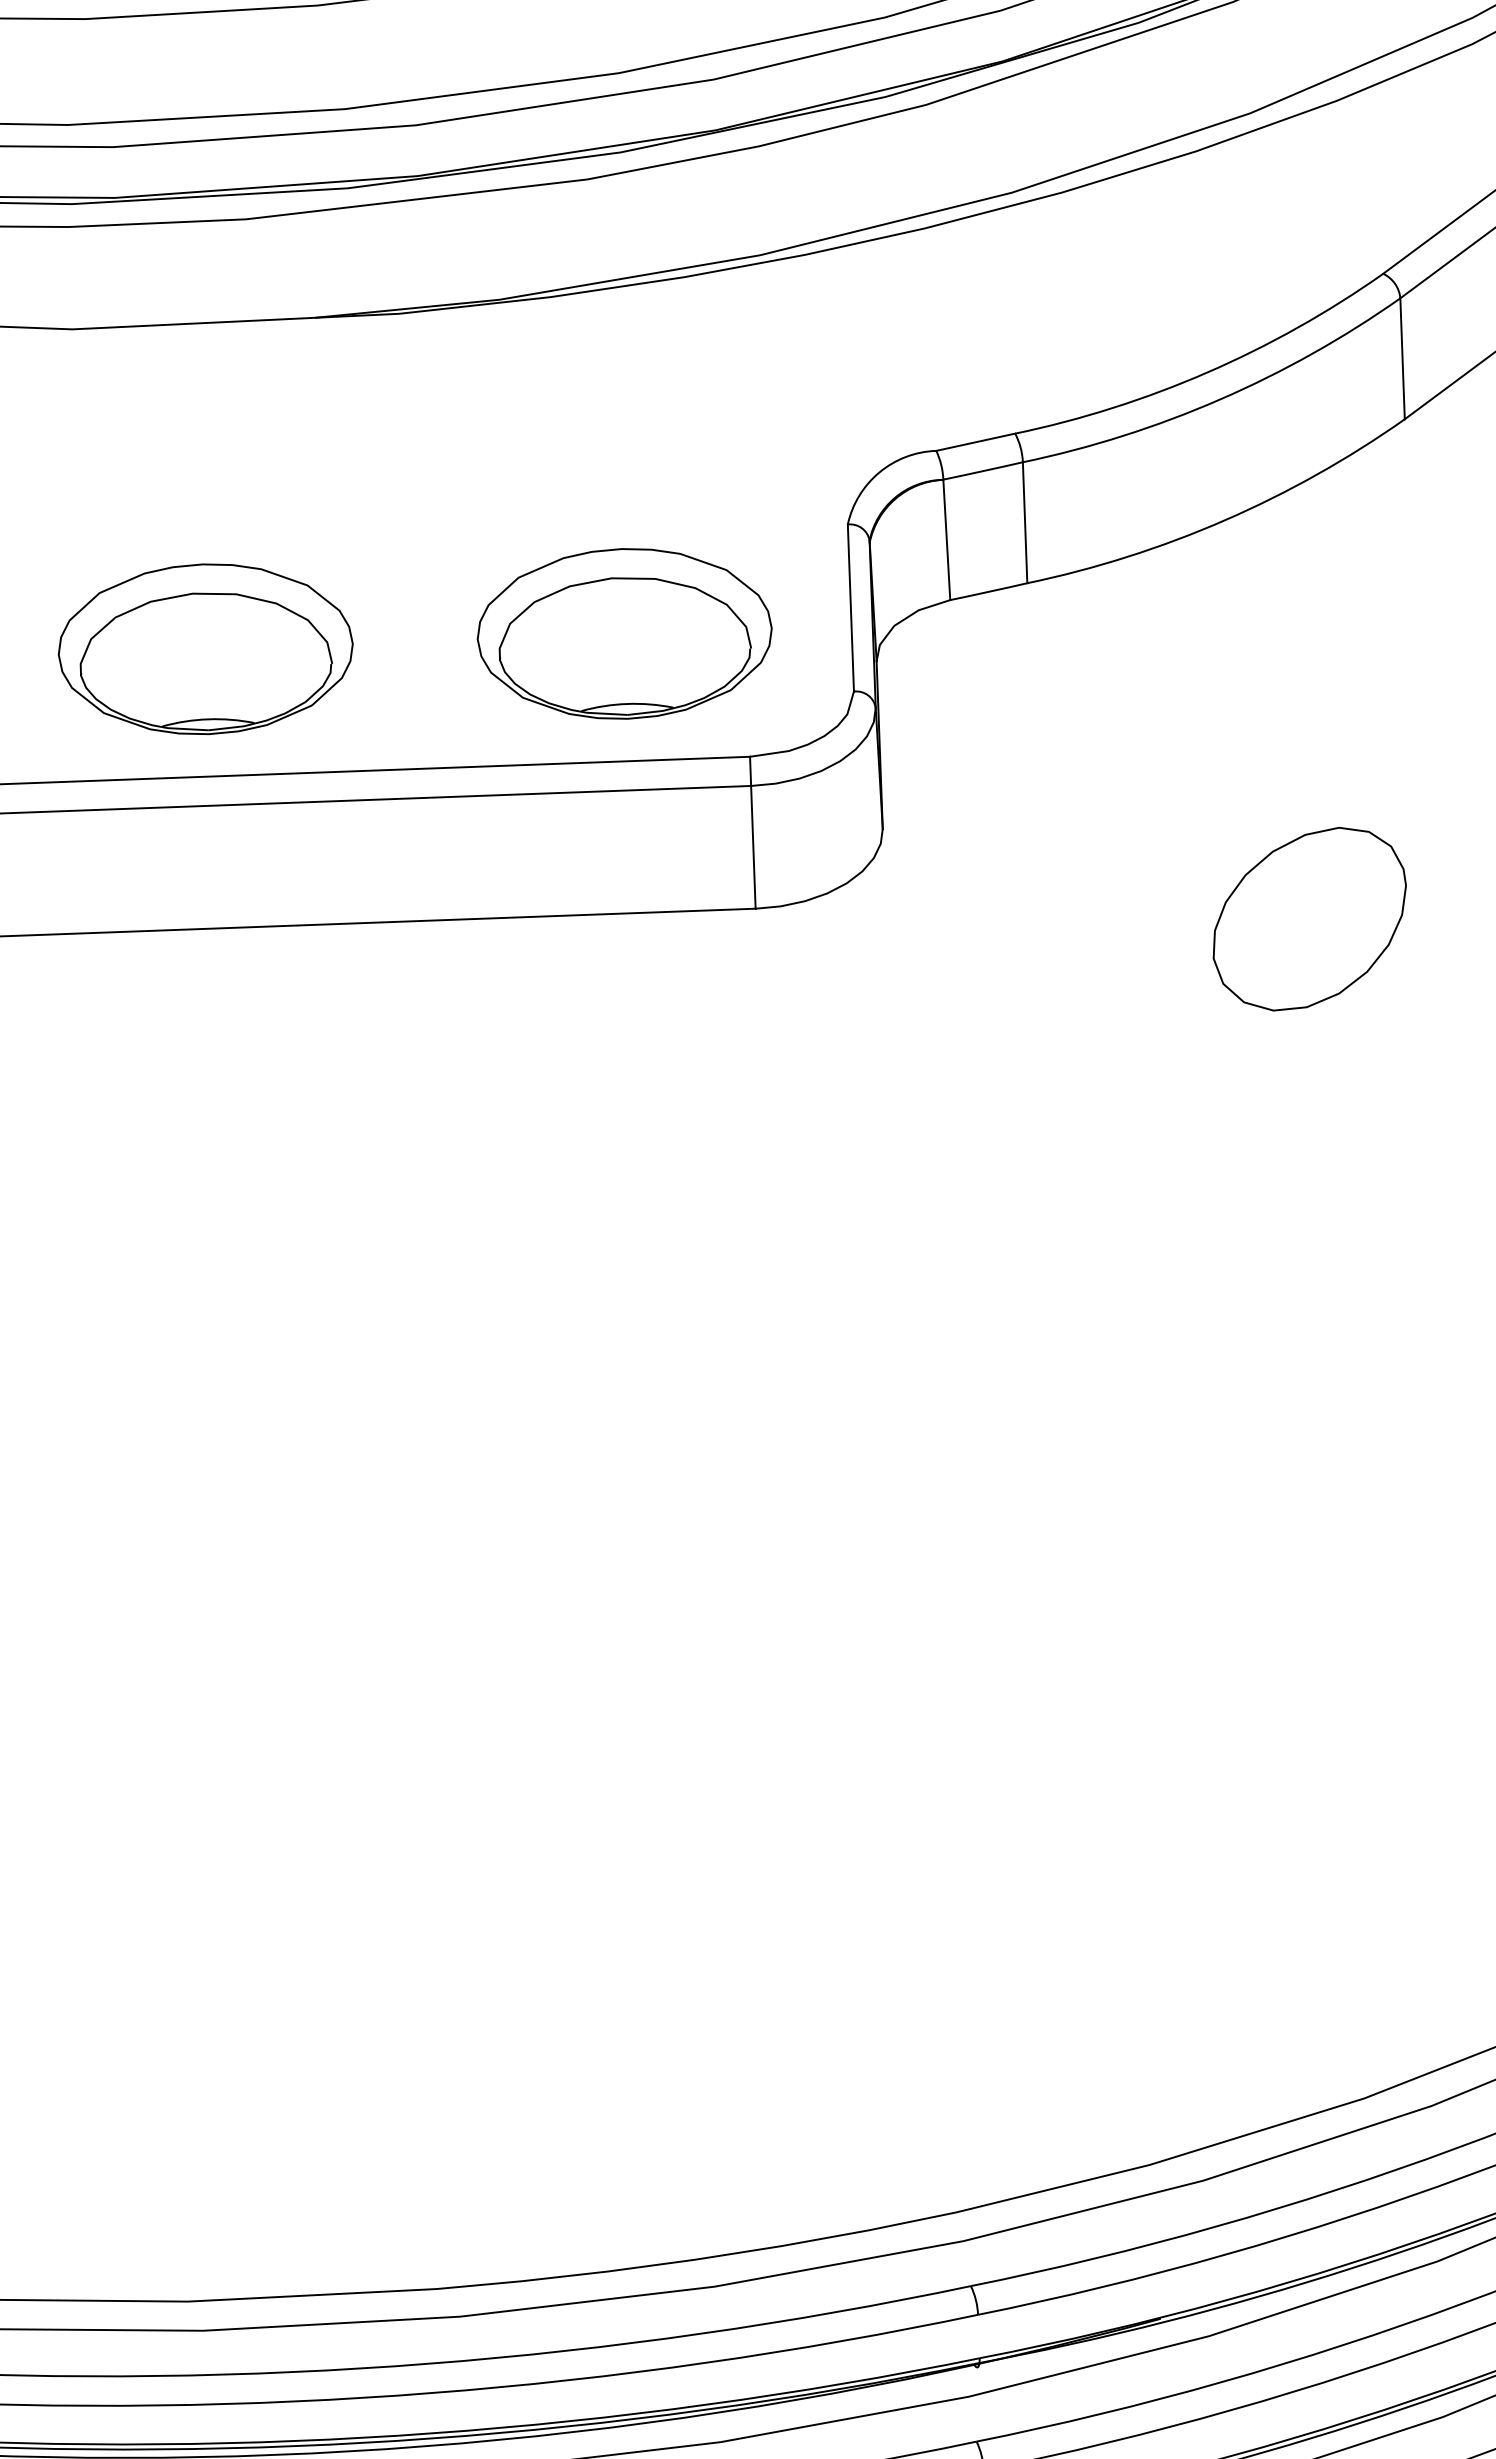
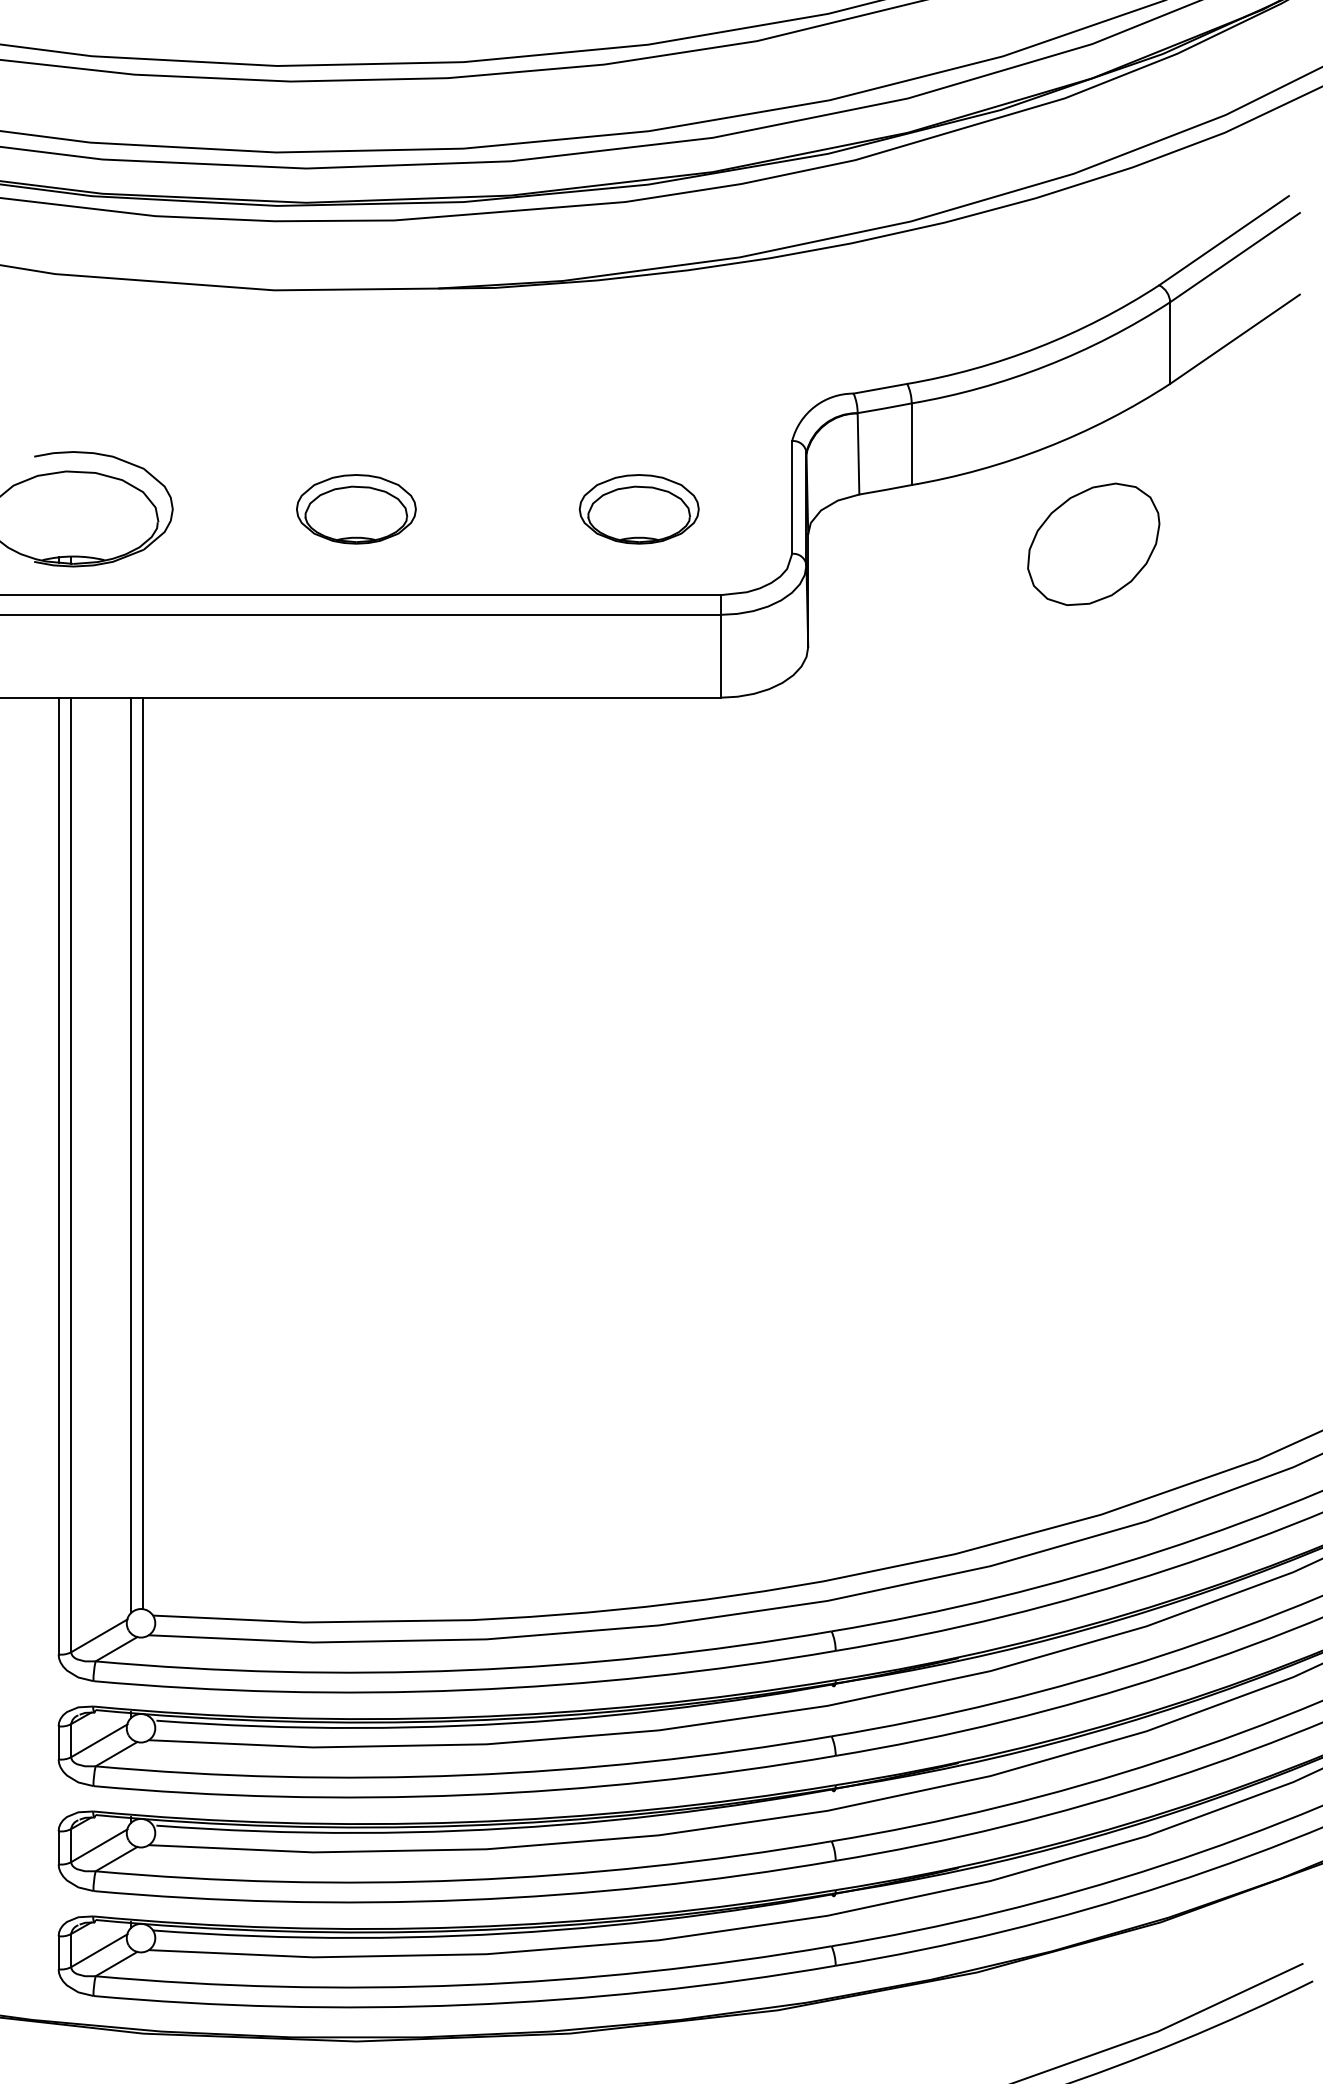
part: (625, 634) -> (639, 509), size x0.6
part: (205, 649) -> (356, 509), size x0.6
part: (1309, 917) -> (1093, 543), moved

